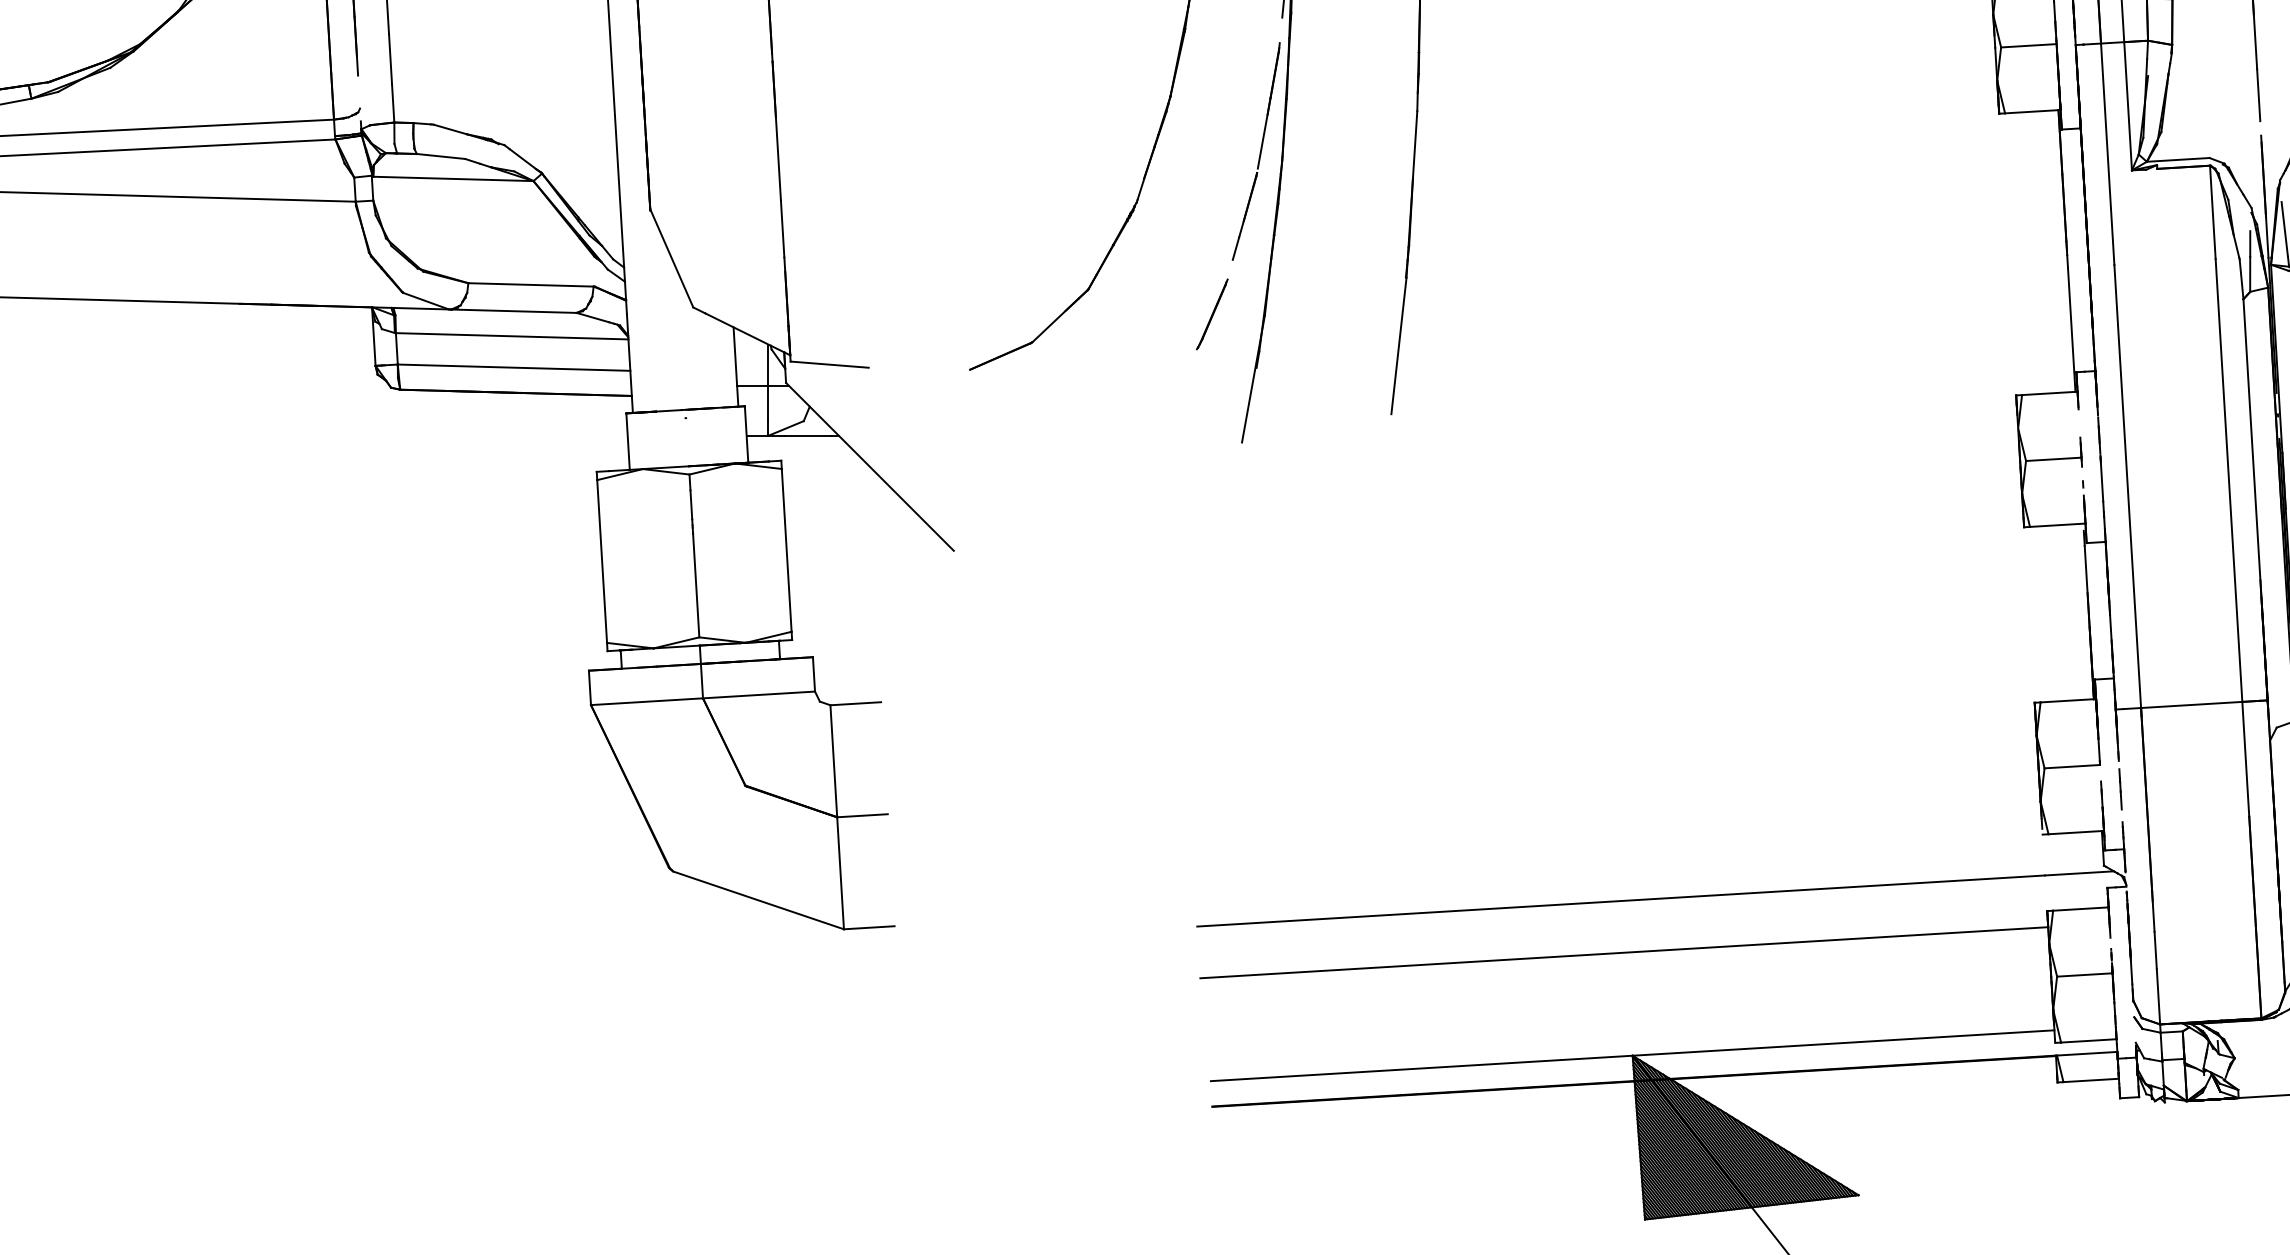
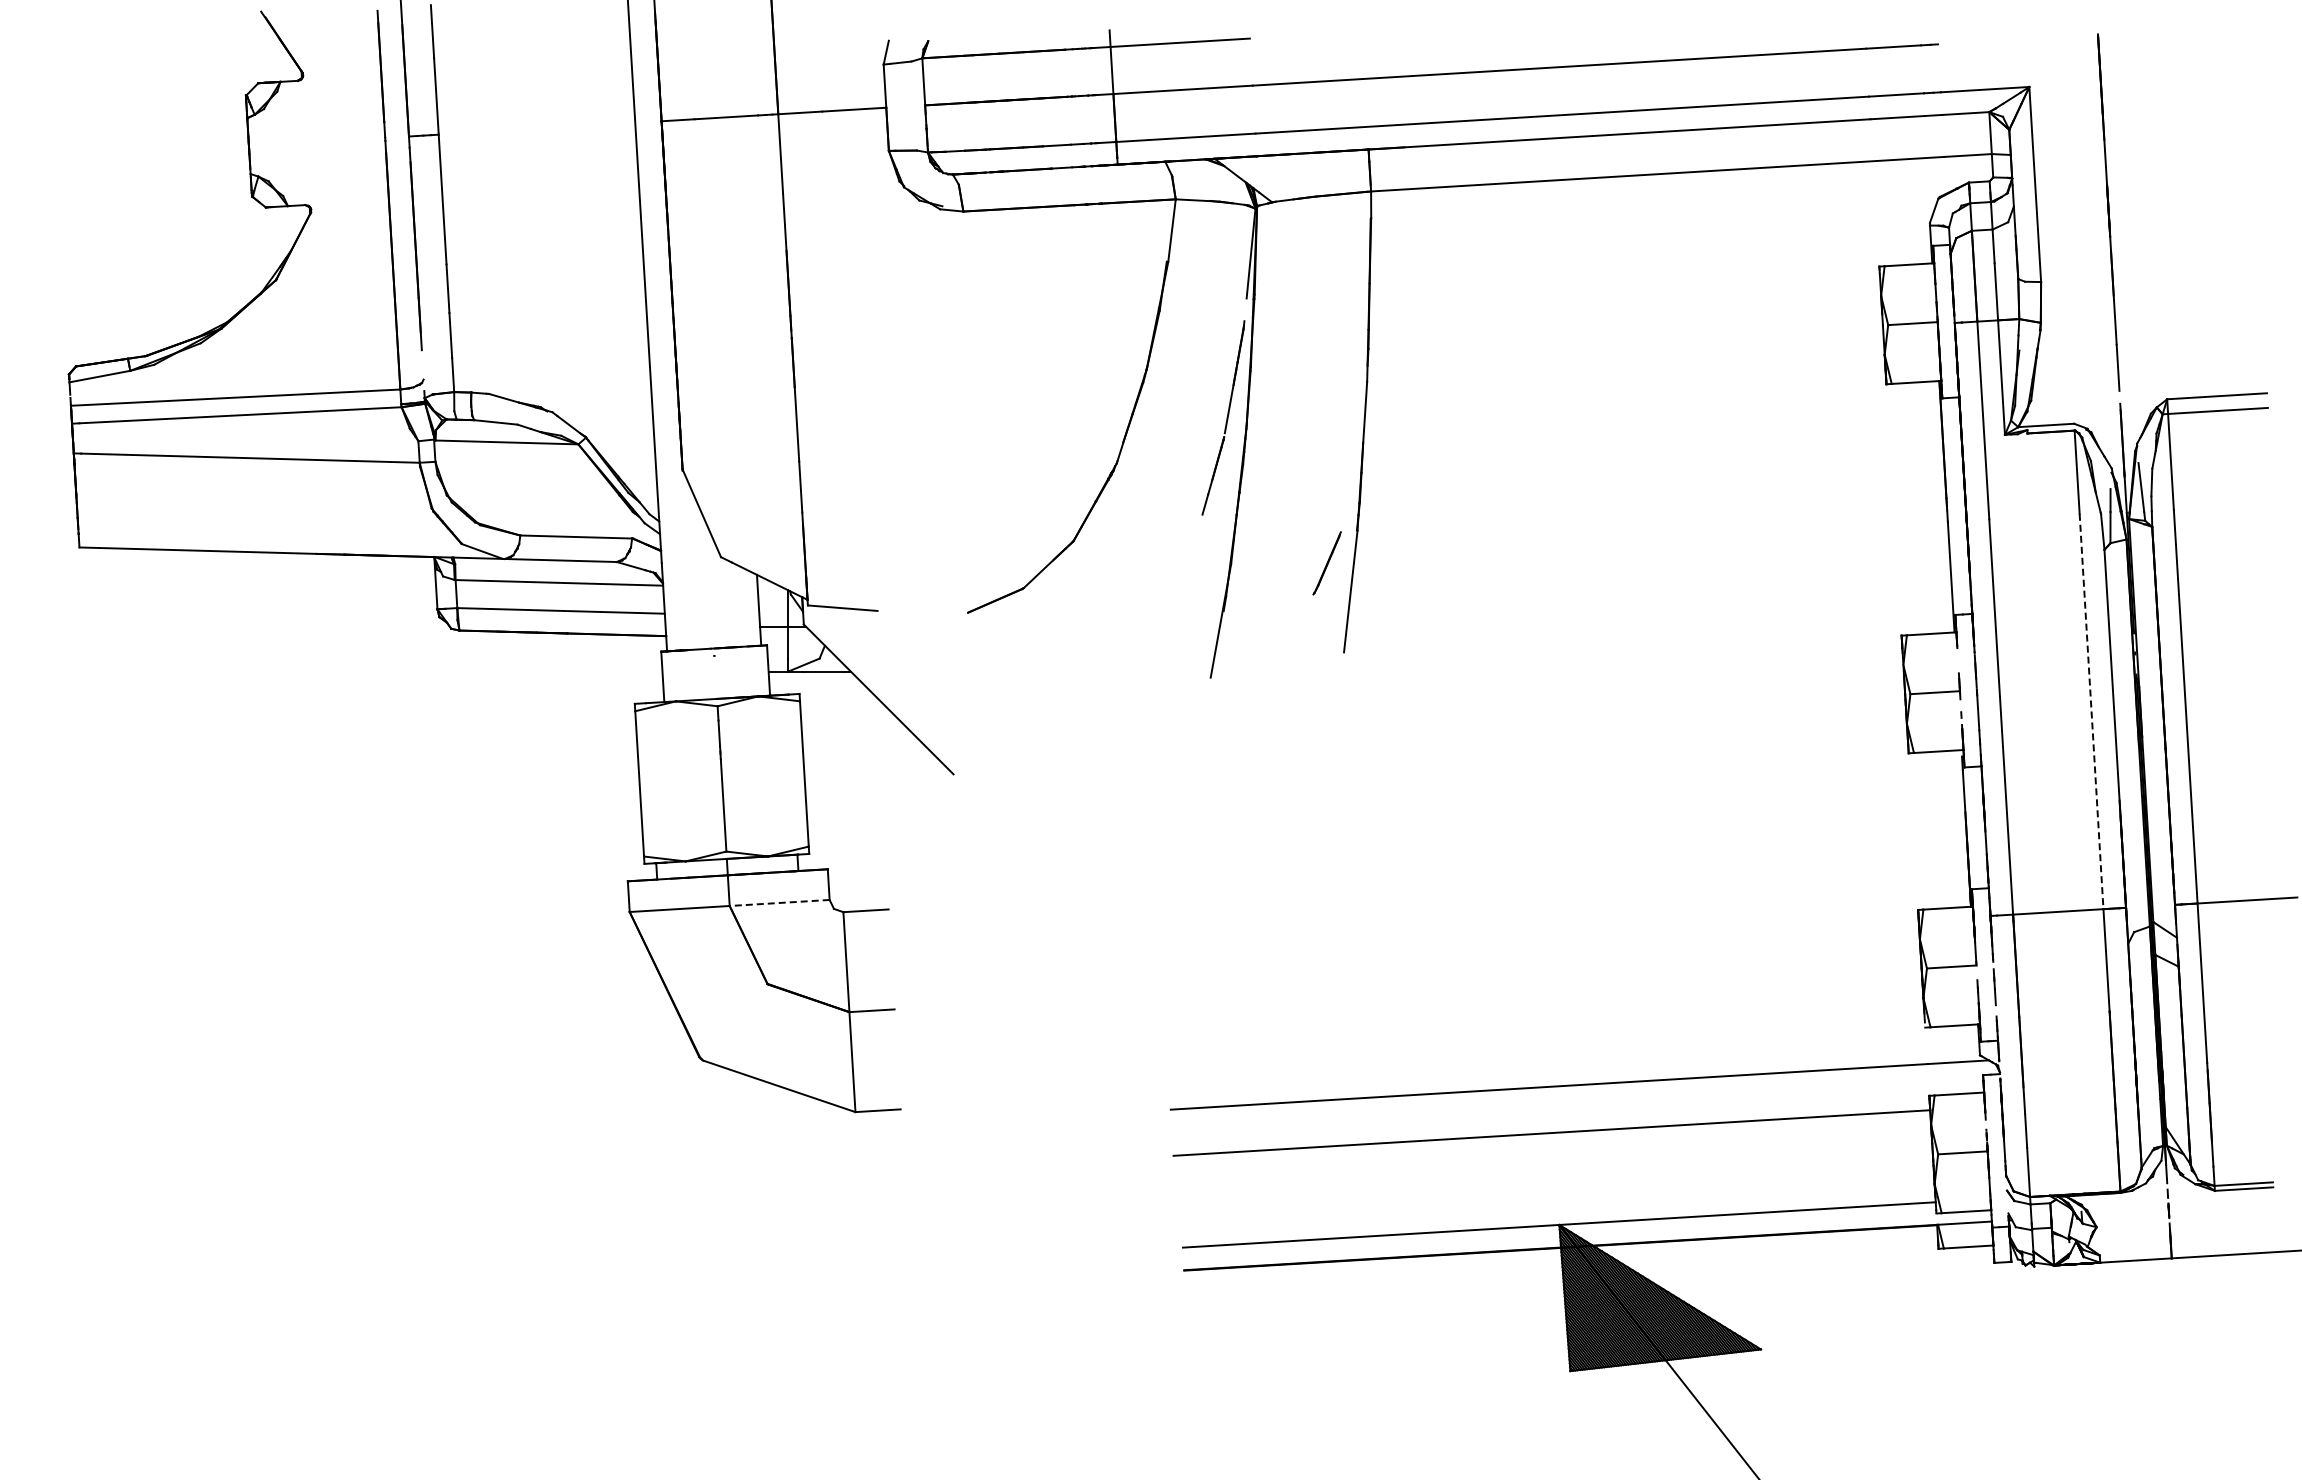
line: (1211, 314) -> (1326, 563), moved
line: (2228, 481) -> (2091, 712), solid -> dashed
line: (758, 695) -> (779, 903), solid -> dashed

